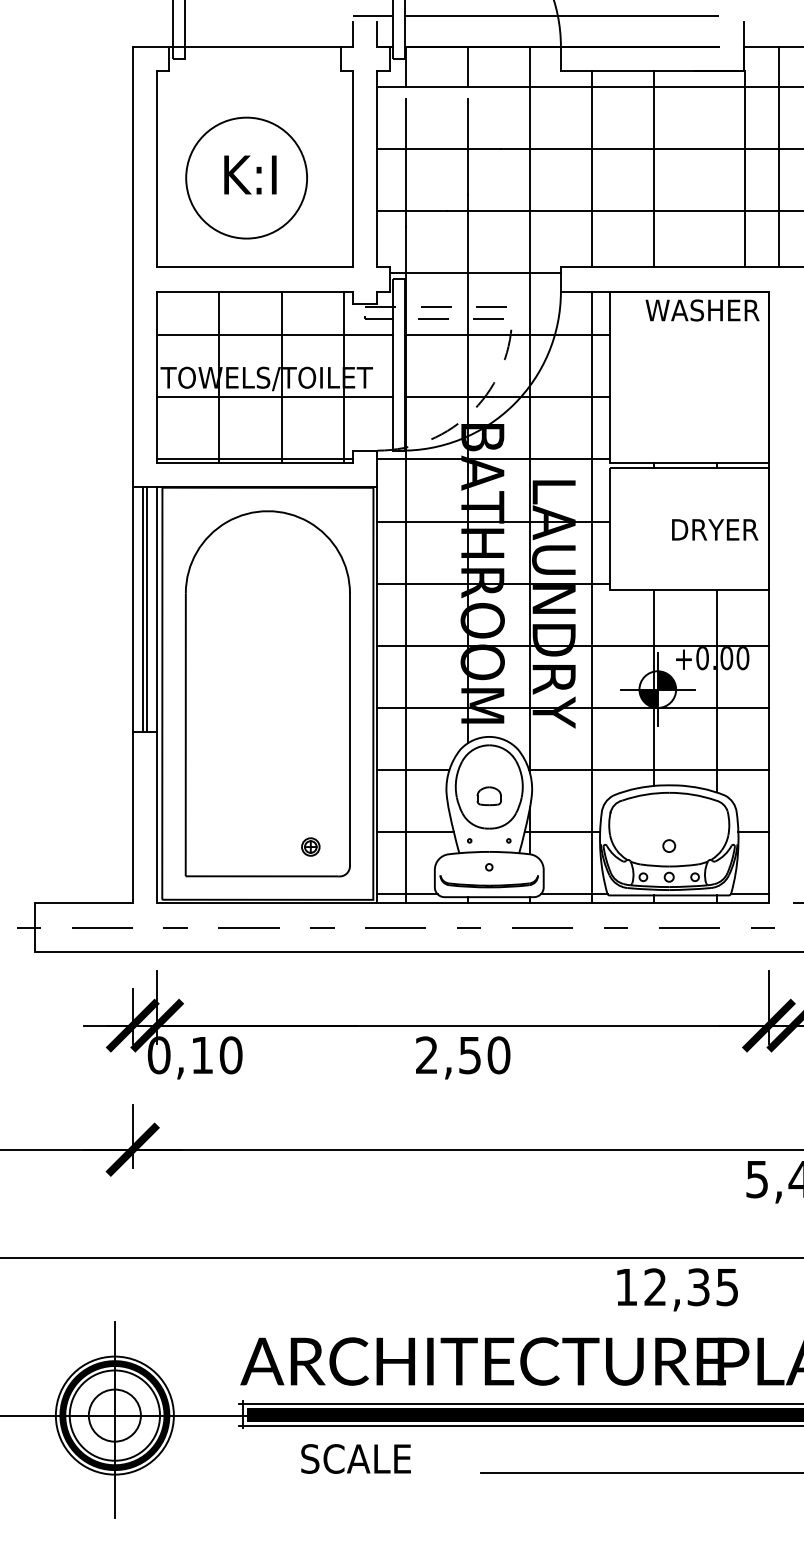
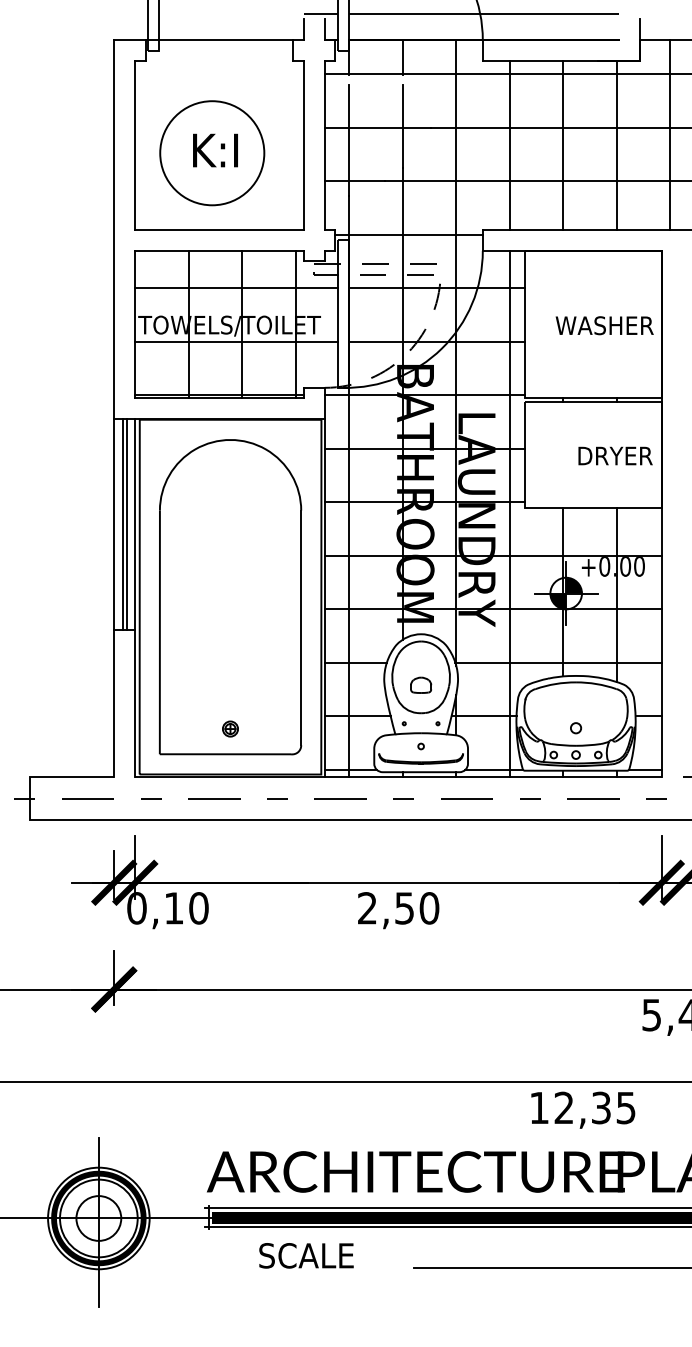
line: (744, 169) -> (616, 145), moved
text: (702, 310) -> (604, 325), moved
part: (310, 846) -> (230, 728), moved

